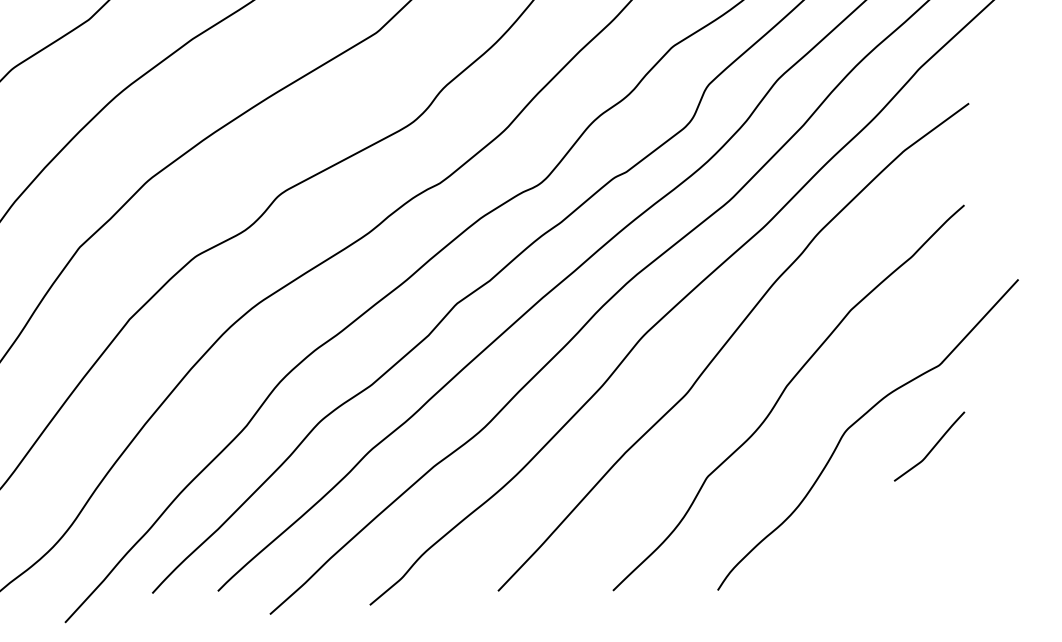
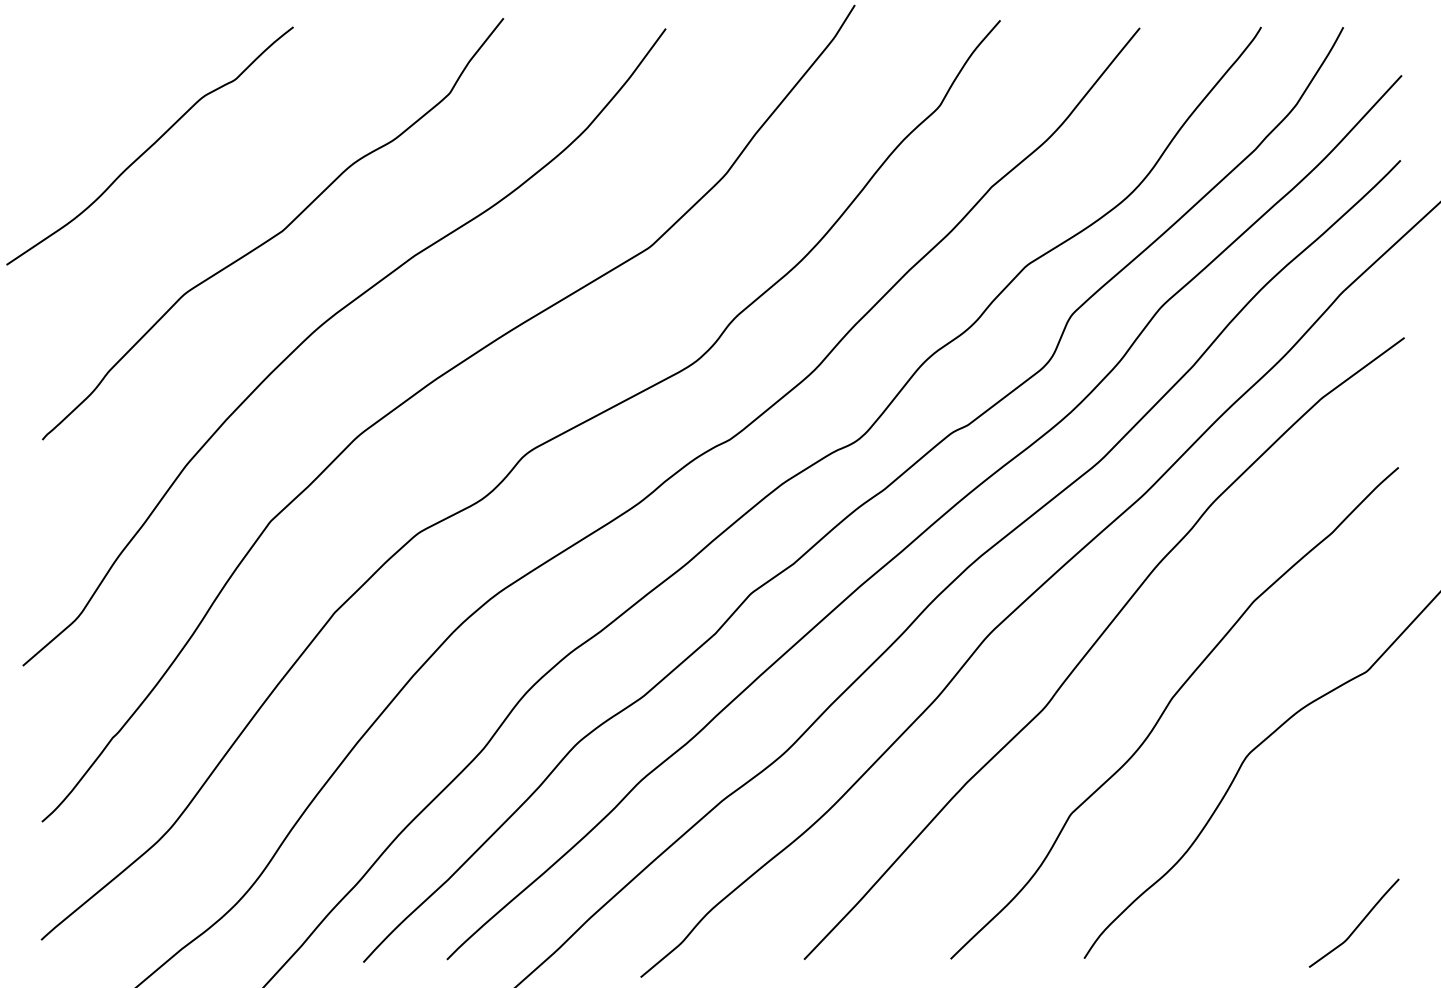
curve: (932, 448) -> (1357, 925), moved

